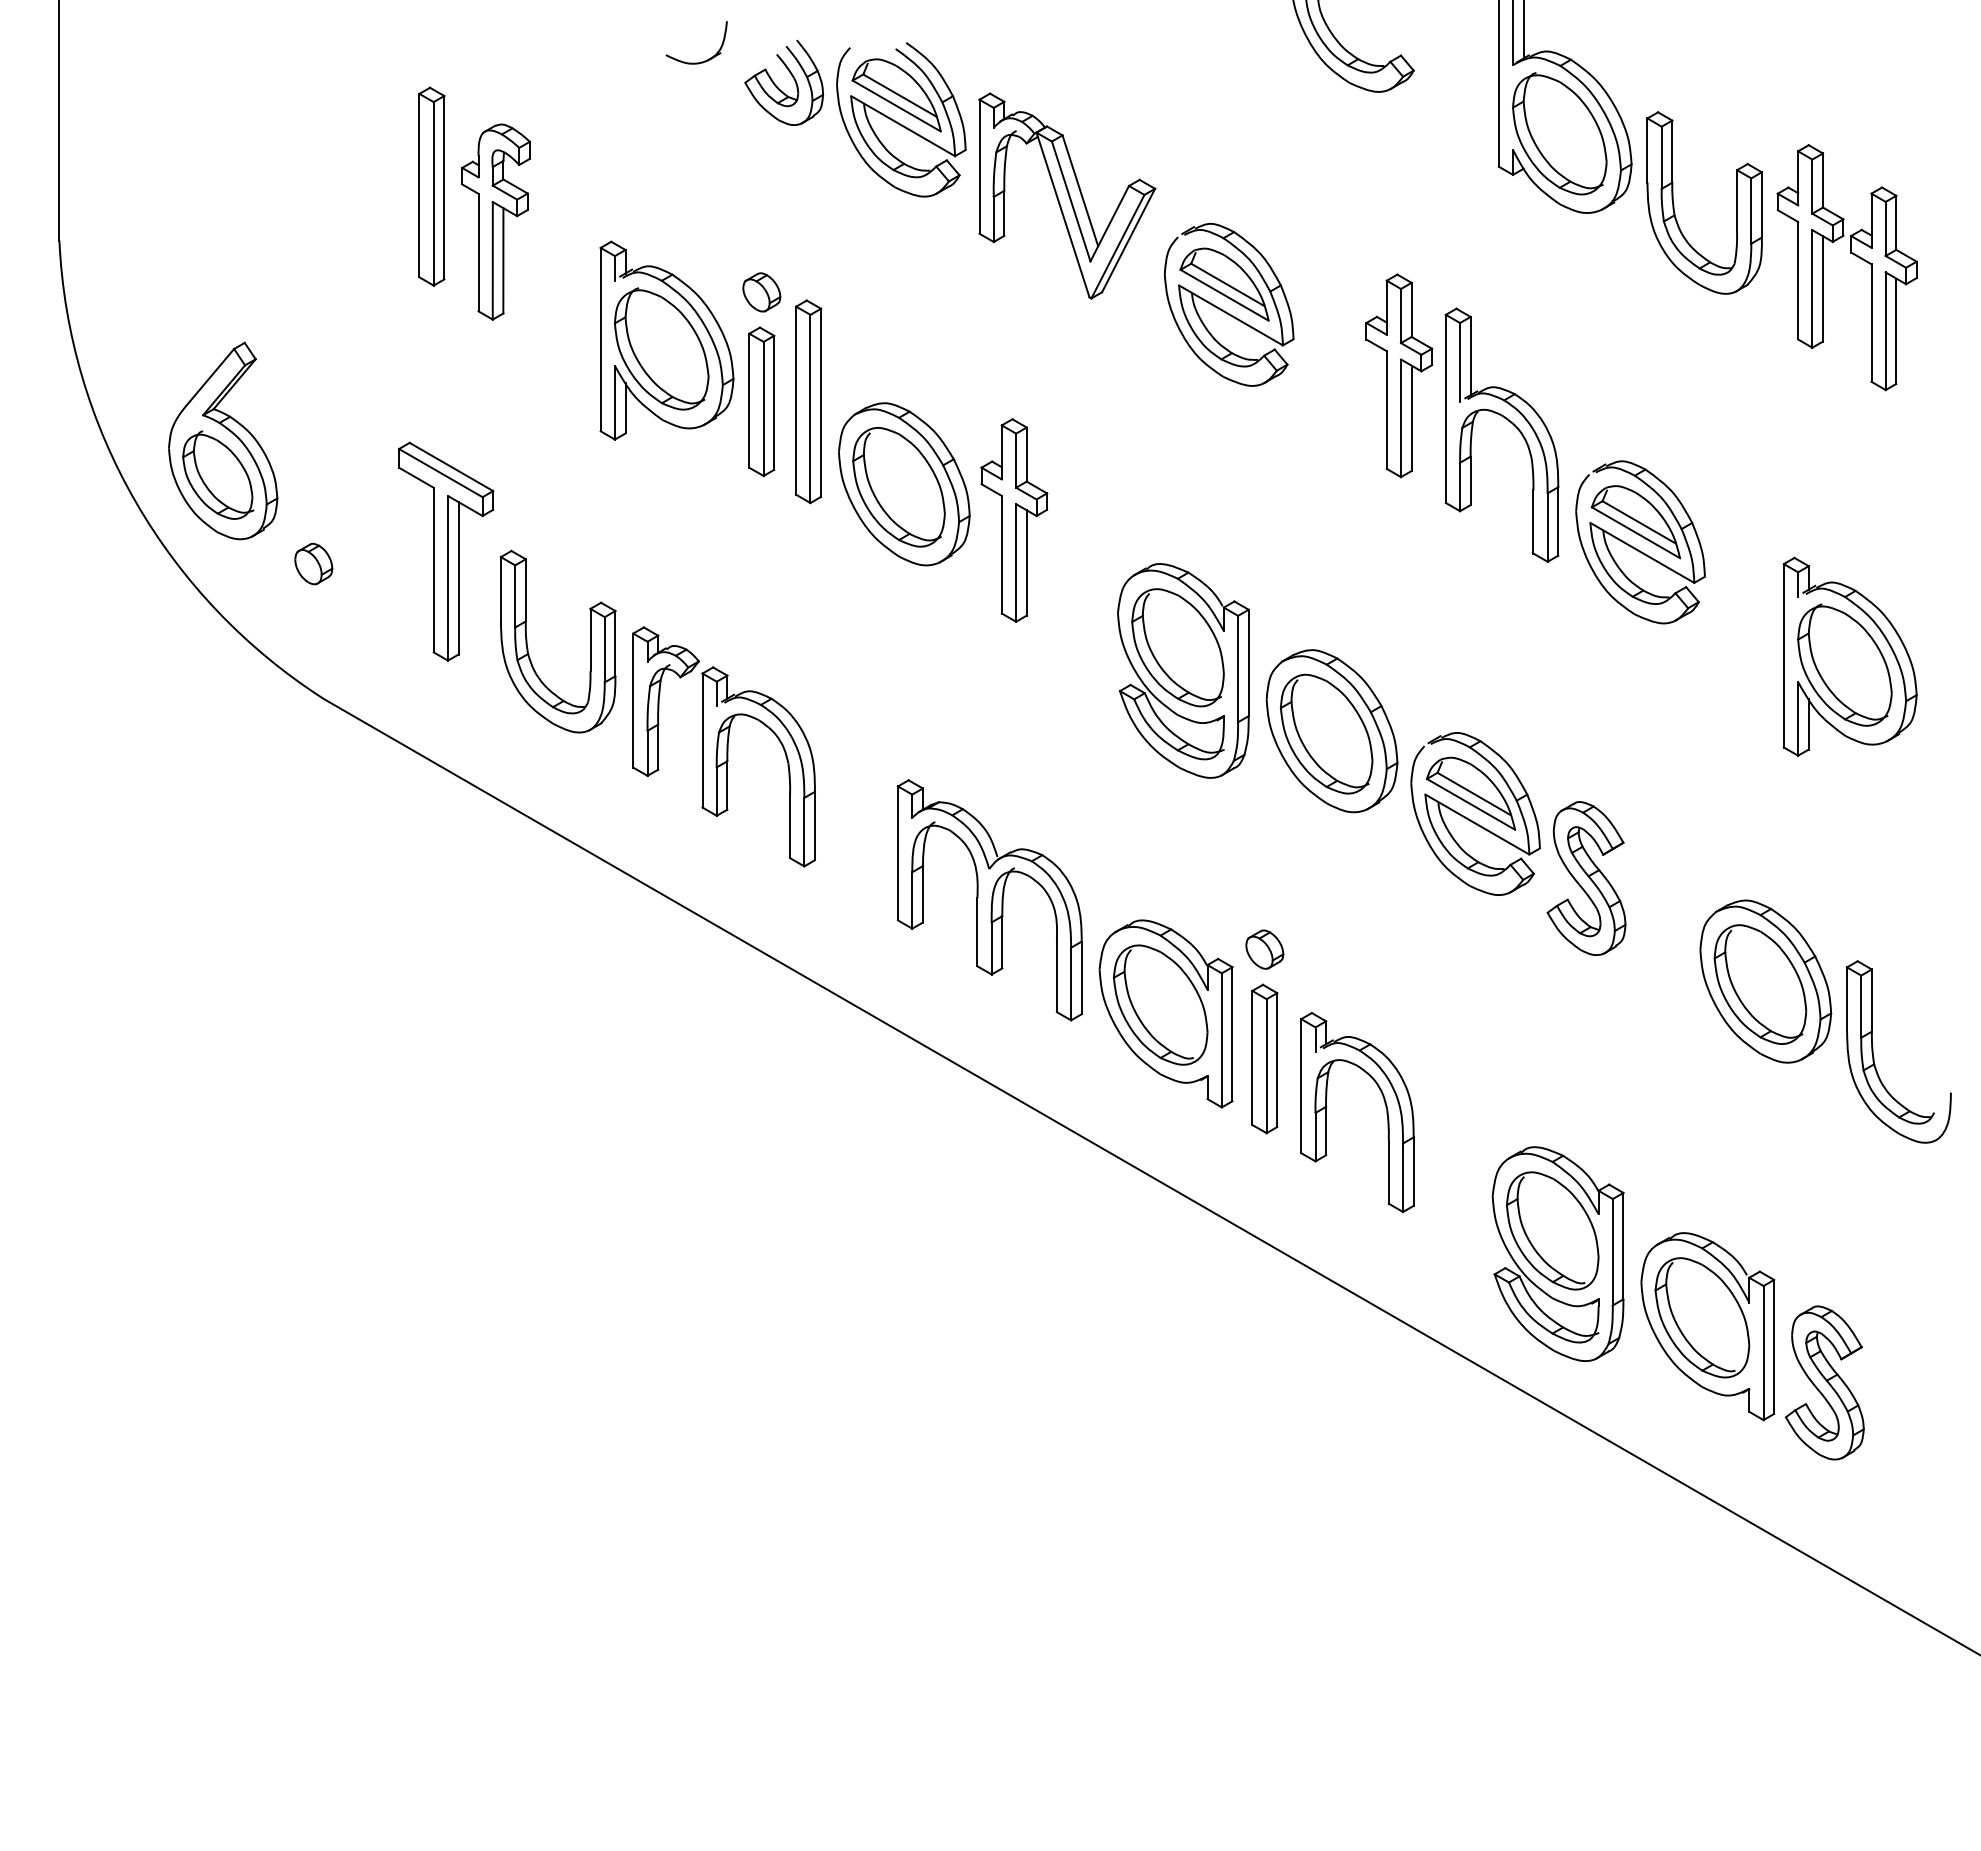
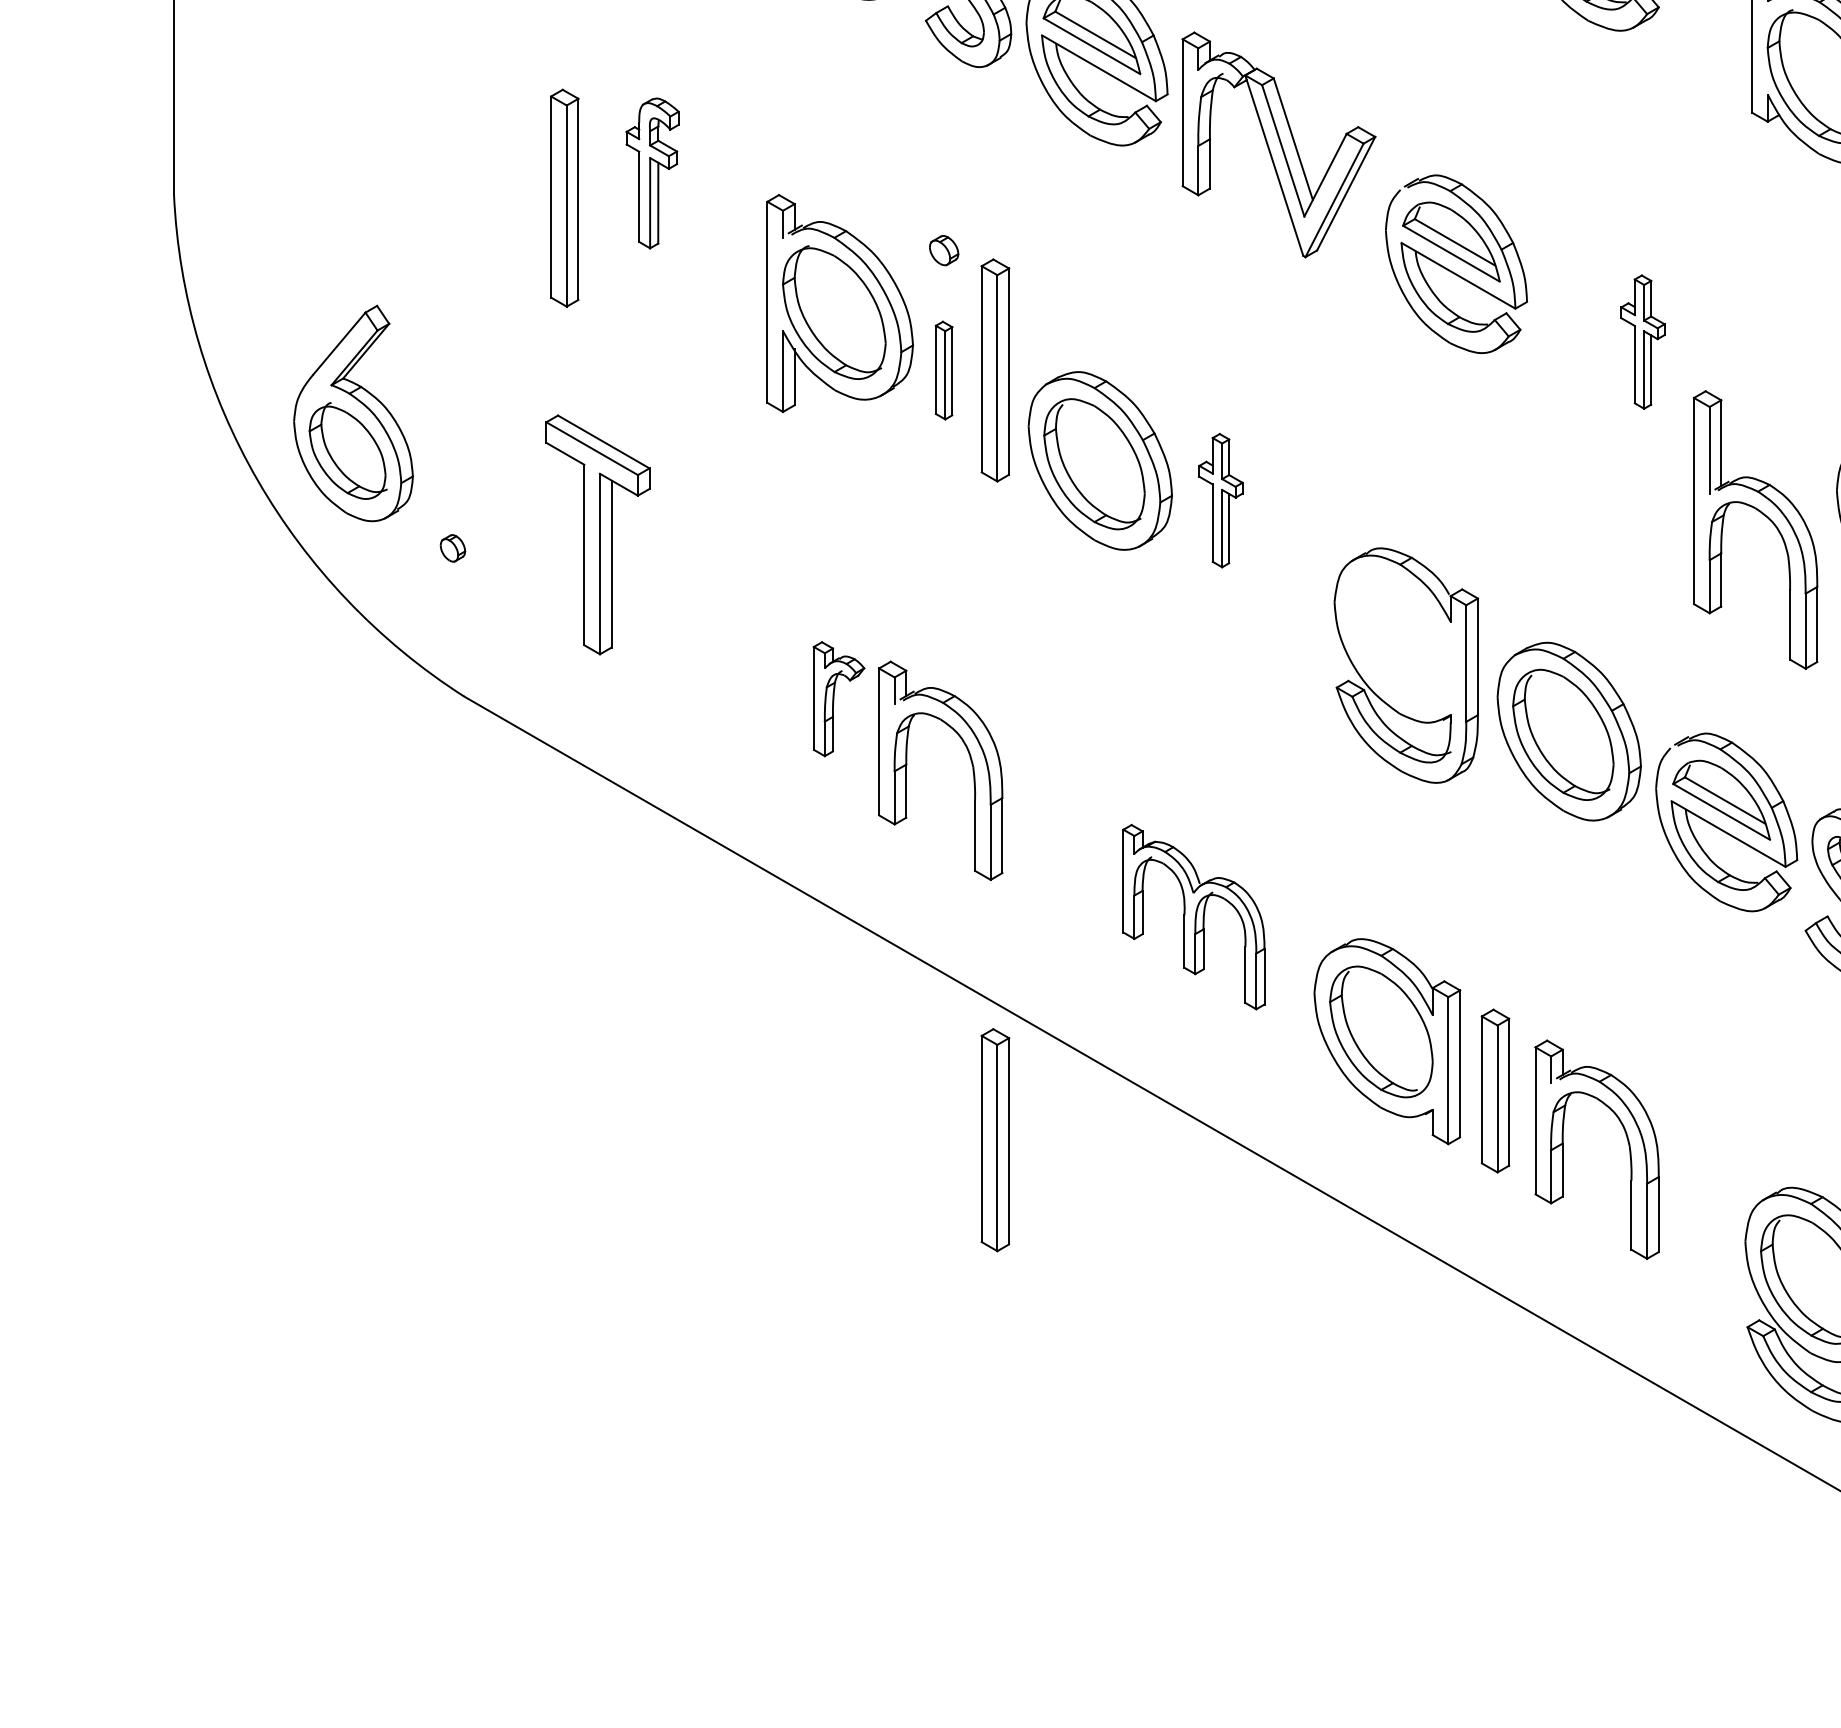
part: (431, 186) -> (564, 198), moved
part: (495, 221) -> (652, 172), size x0.7
part: (761, 292) -> (943, 250), size x0.7
part: (1399, 375) -> (1643, 341), size x0.6
part: (761, 401) -> (943, 370), size x0.6
part: (1509, 422) -> (1763, 516), moved
part: (1014, 520) -> (1221, 500), size x0.6
part: (313, 563) -> (452, 547), size x0.6
part: (1177, 647) -> (1399, 639), removed
part: (528, 648) -> (688, 640), removed
part: (665, 701) -> (838, 699), size x0.7
part: (989, 900) -> (1193, 917), size x0.7
part: (1264, 949) -> (1495, 971), removed
part: (808, 1103) -> (995, 1139), added

